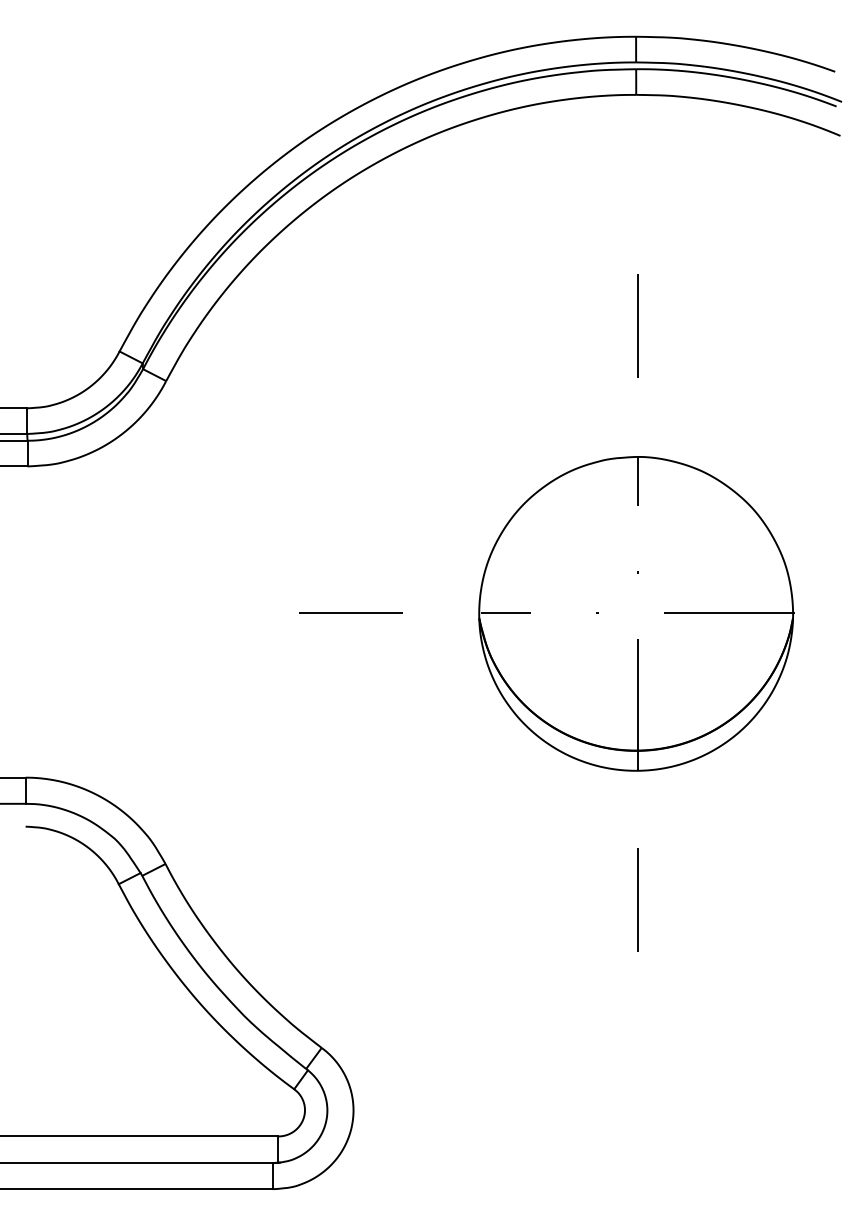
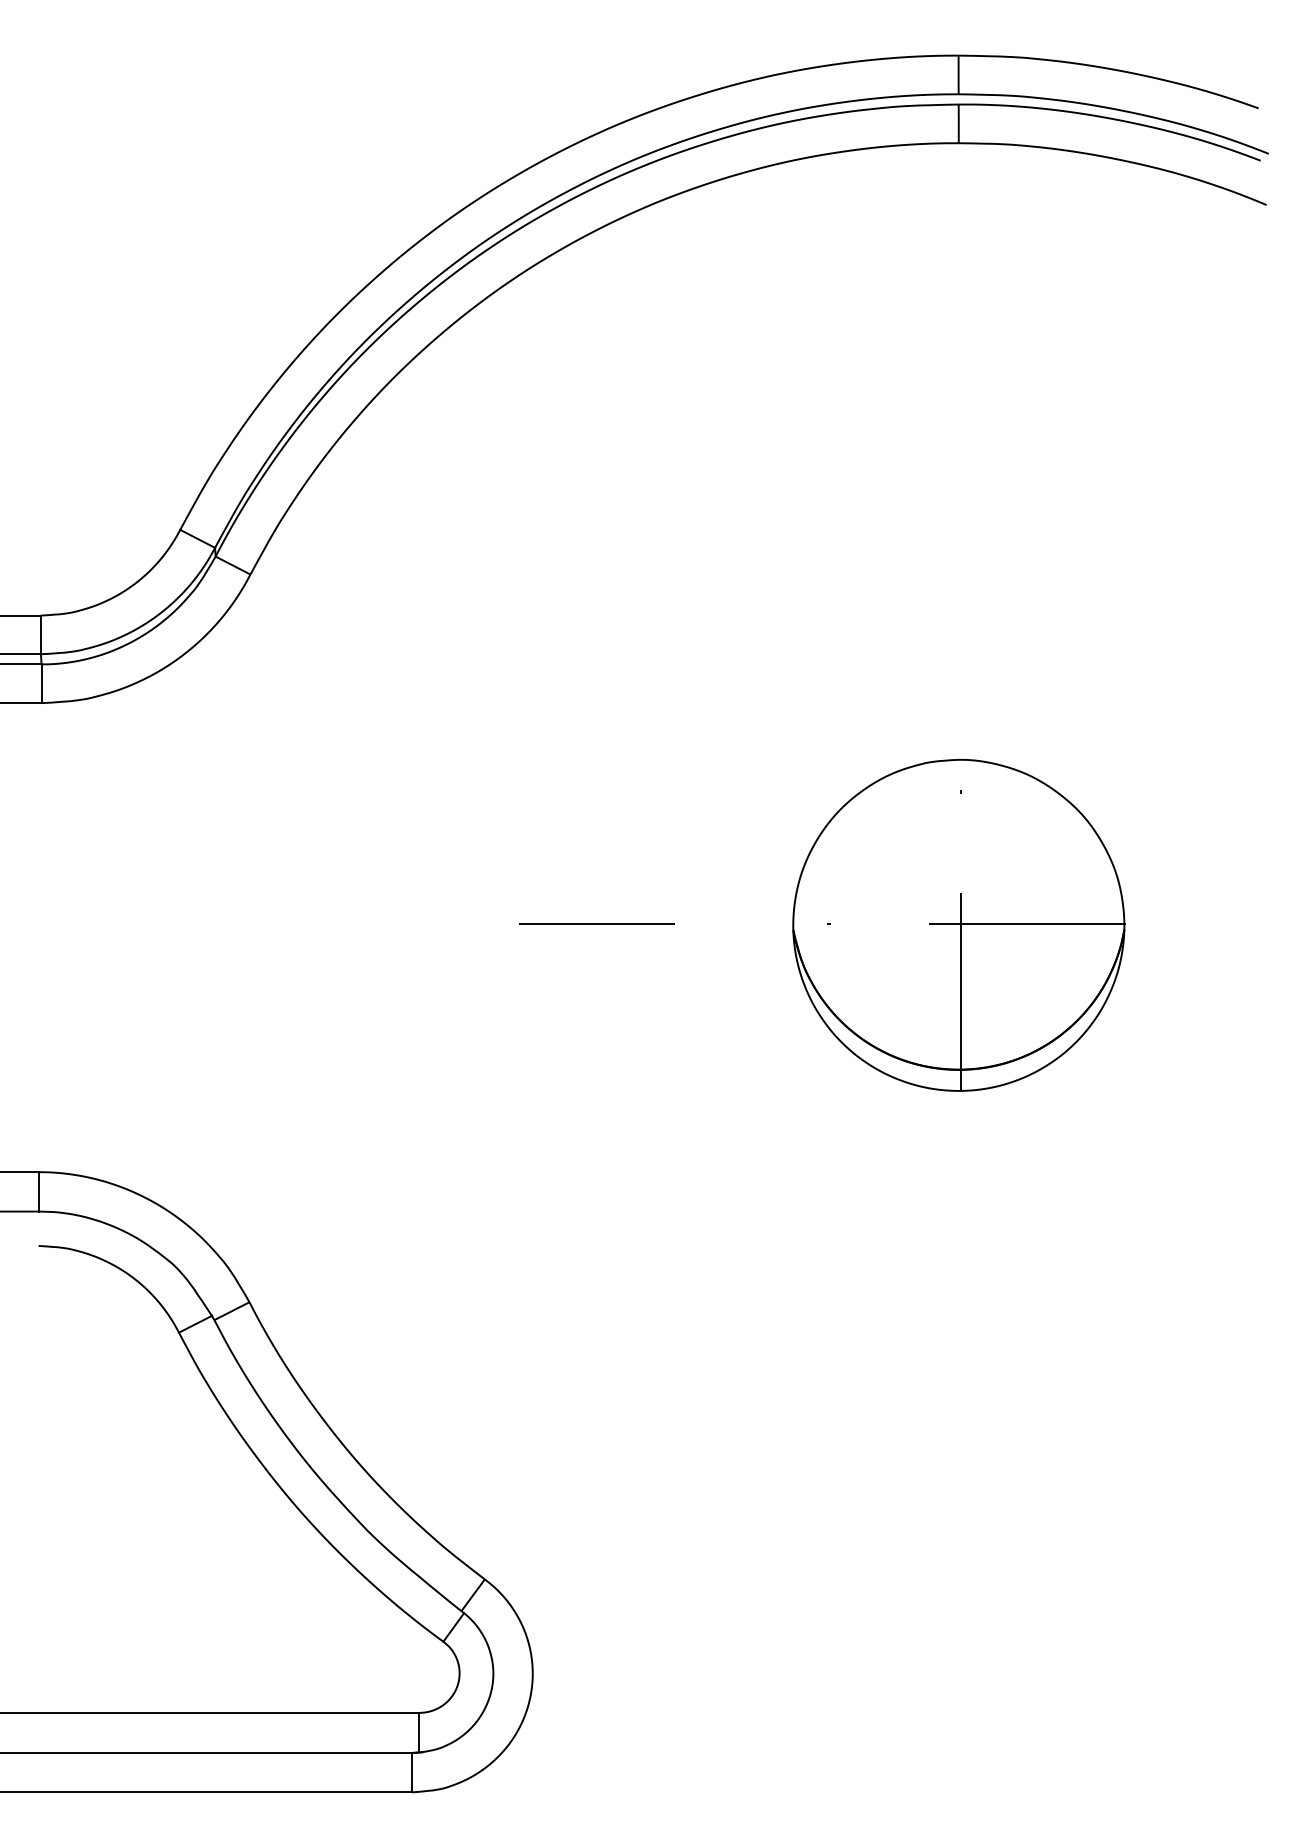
line: (638, 325) -> (962, 490), removed
line: (350, 612) -> (596, 923), moved
part: (636, 613) -> (959, 924), size x0.7
line: (638, 899) -> (962, 1355), removed

